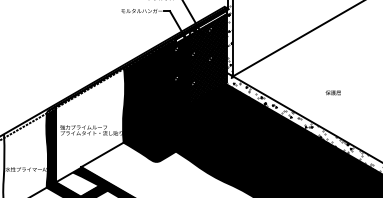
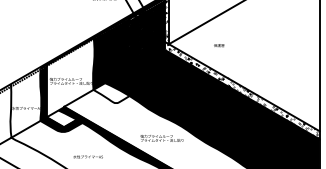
text: (333, 92) -> (219, 45), moved
fill: (149, 147) -> (111, 93), removed

